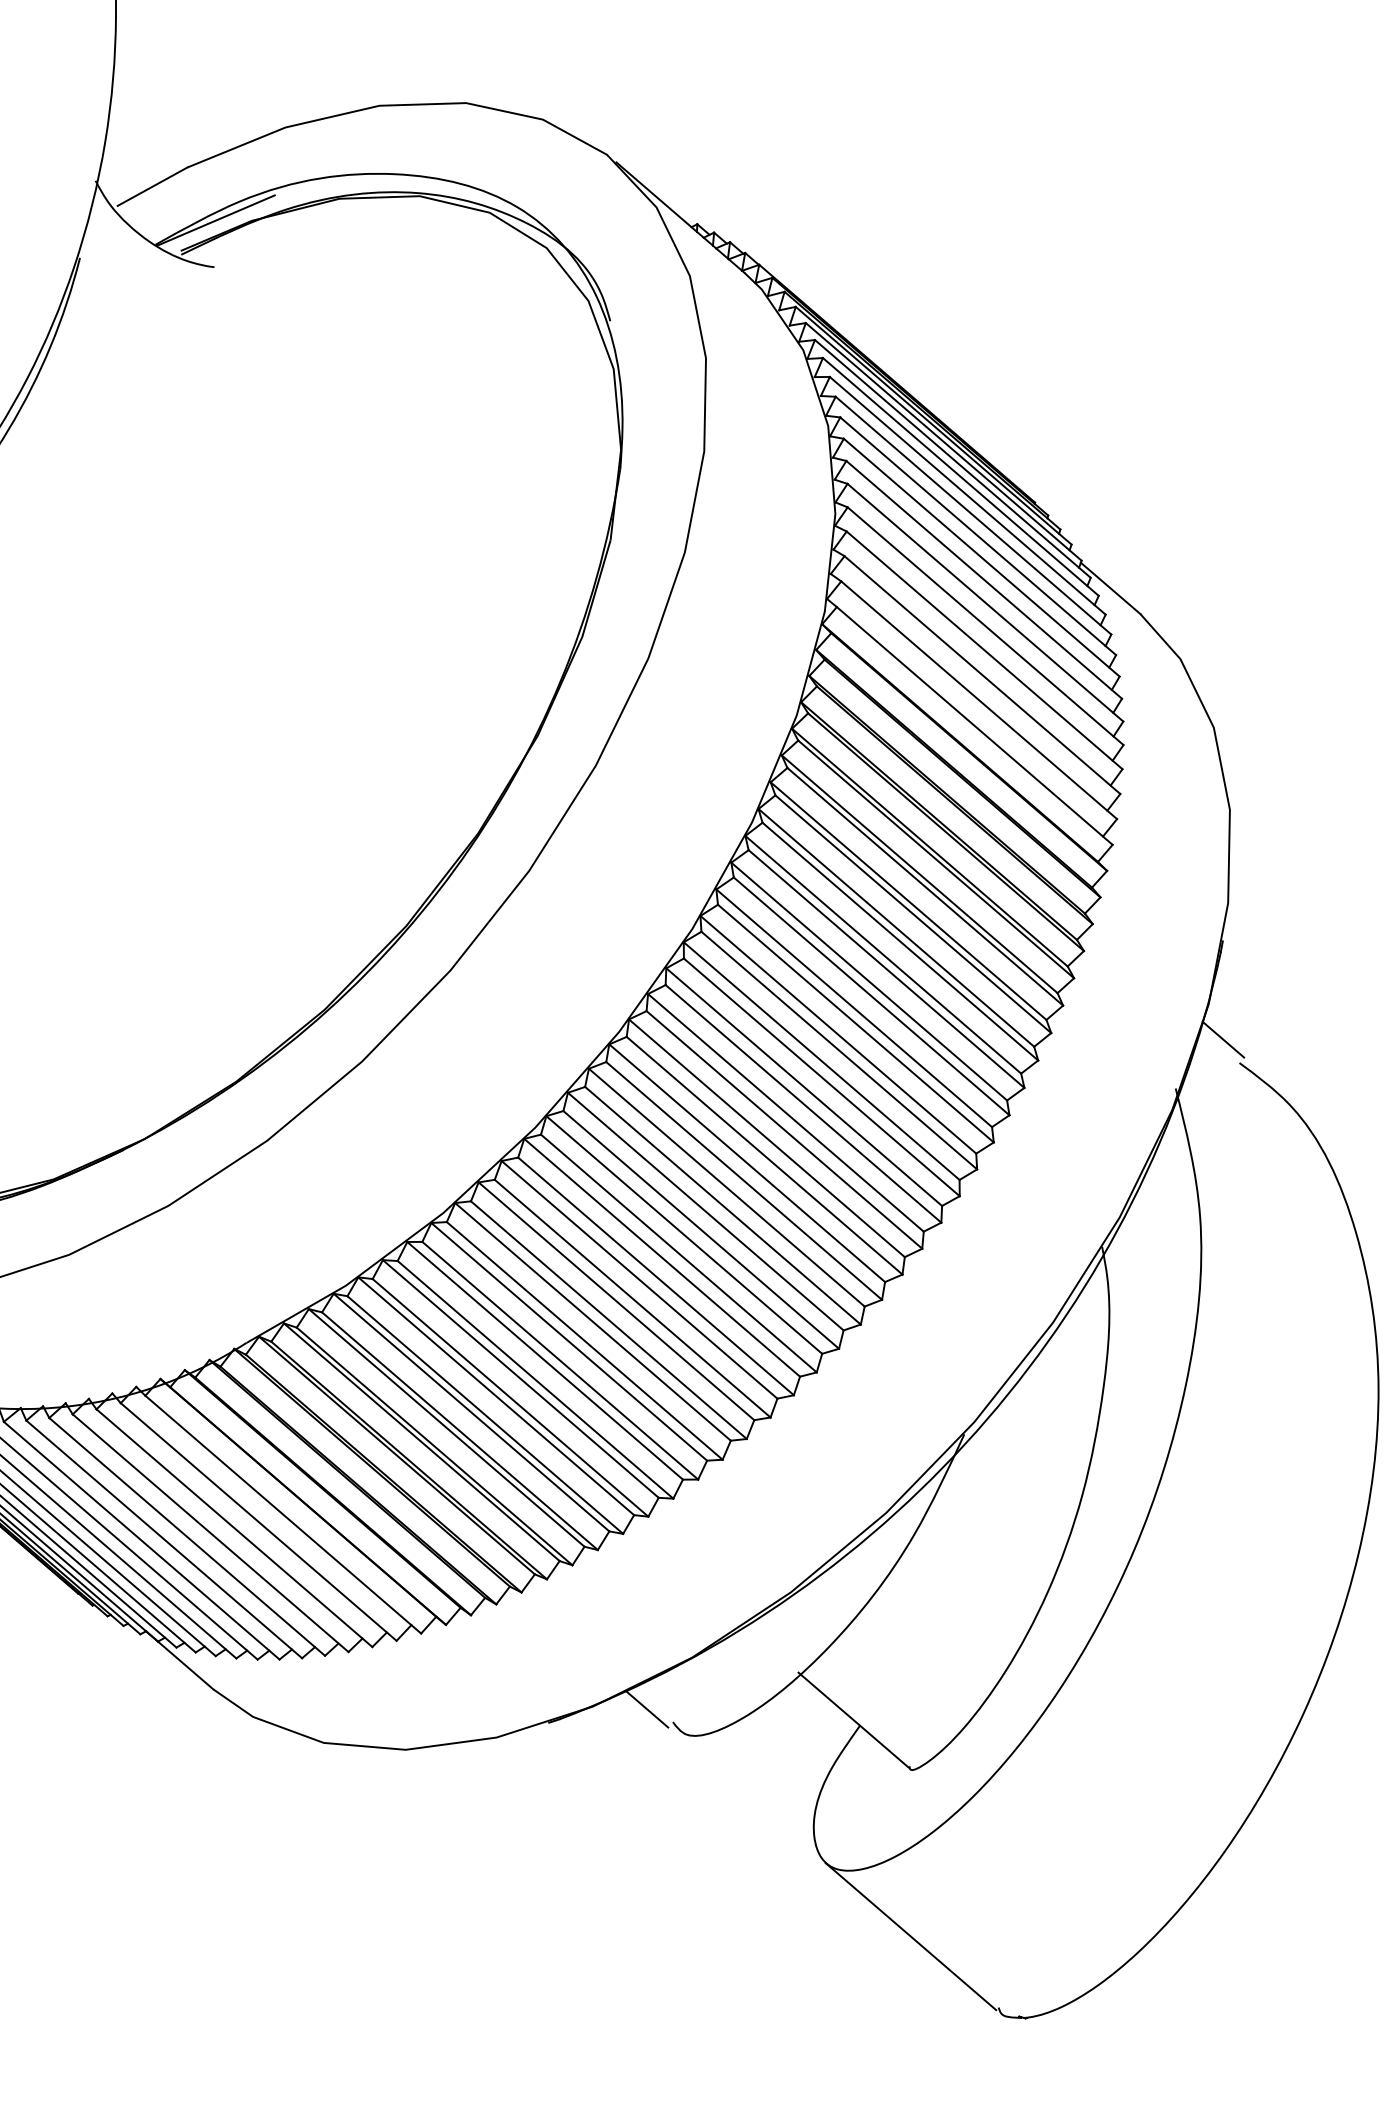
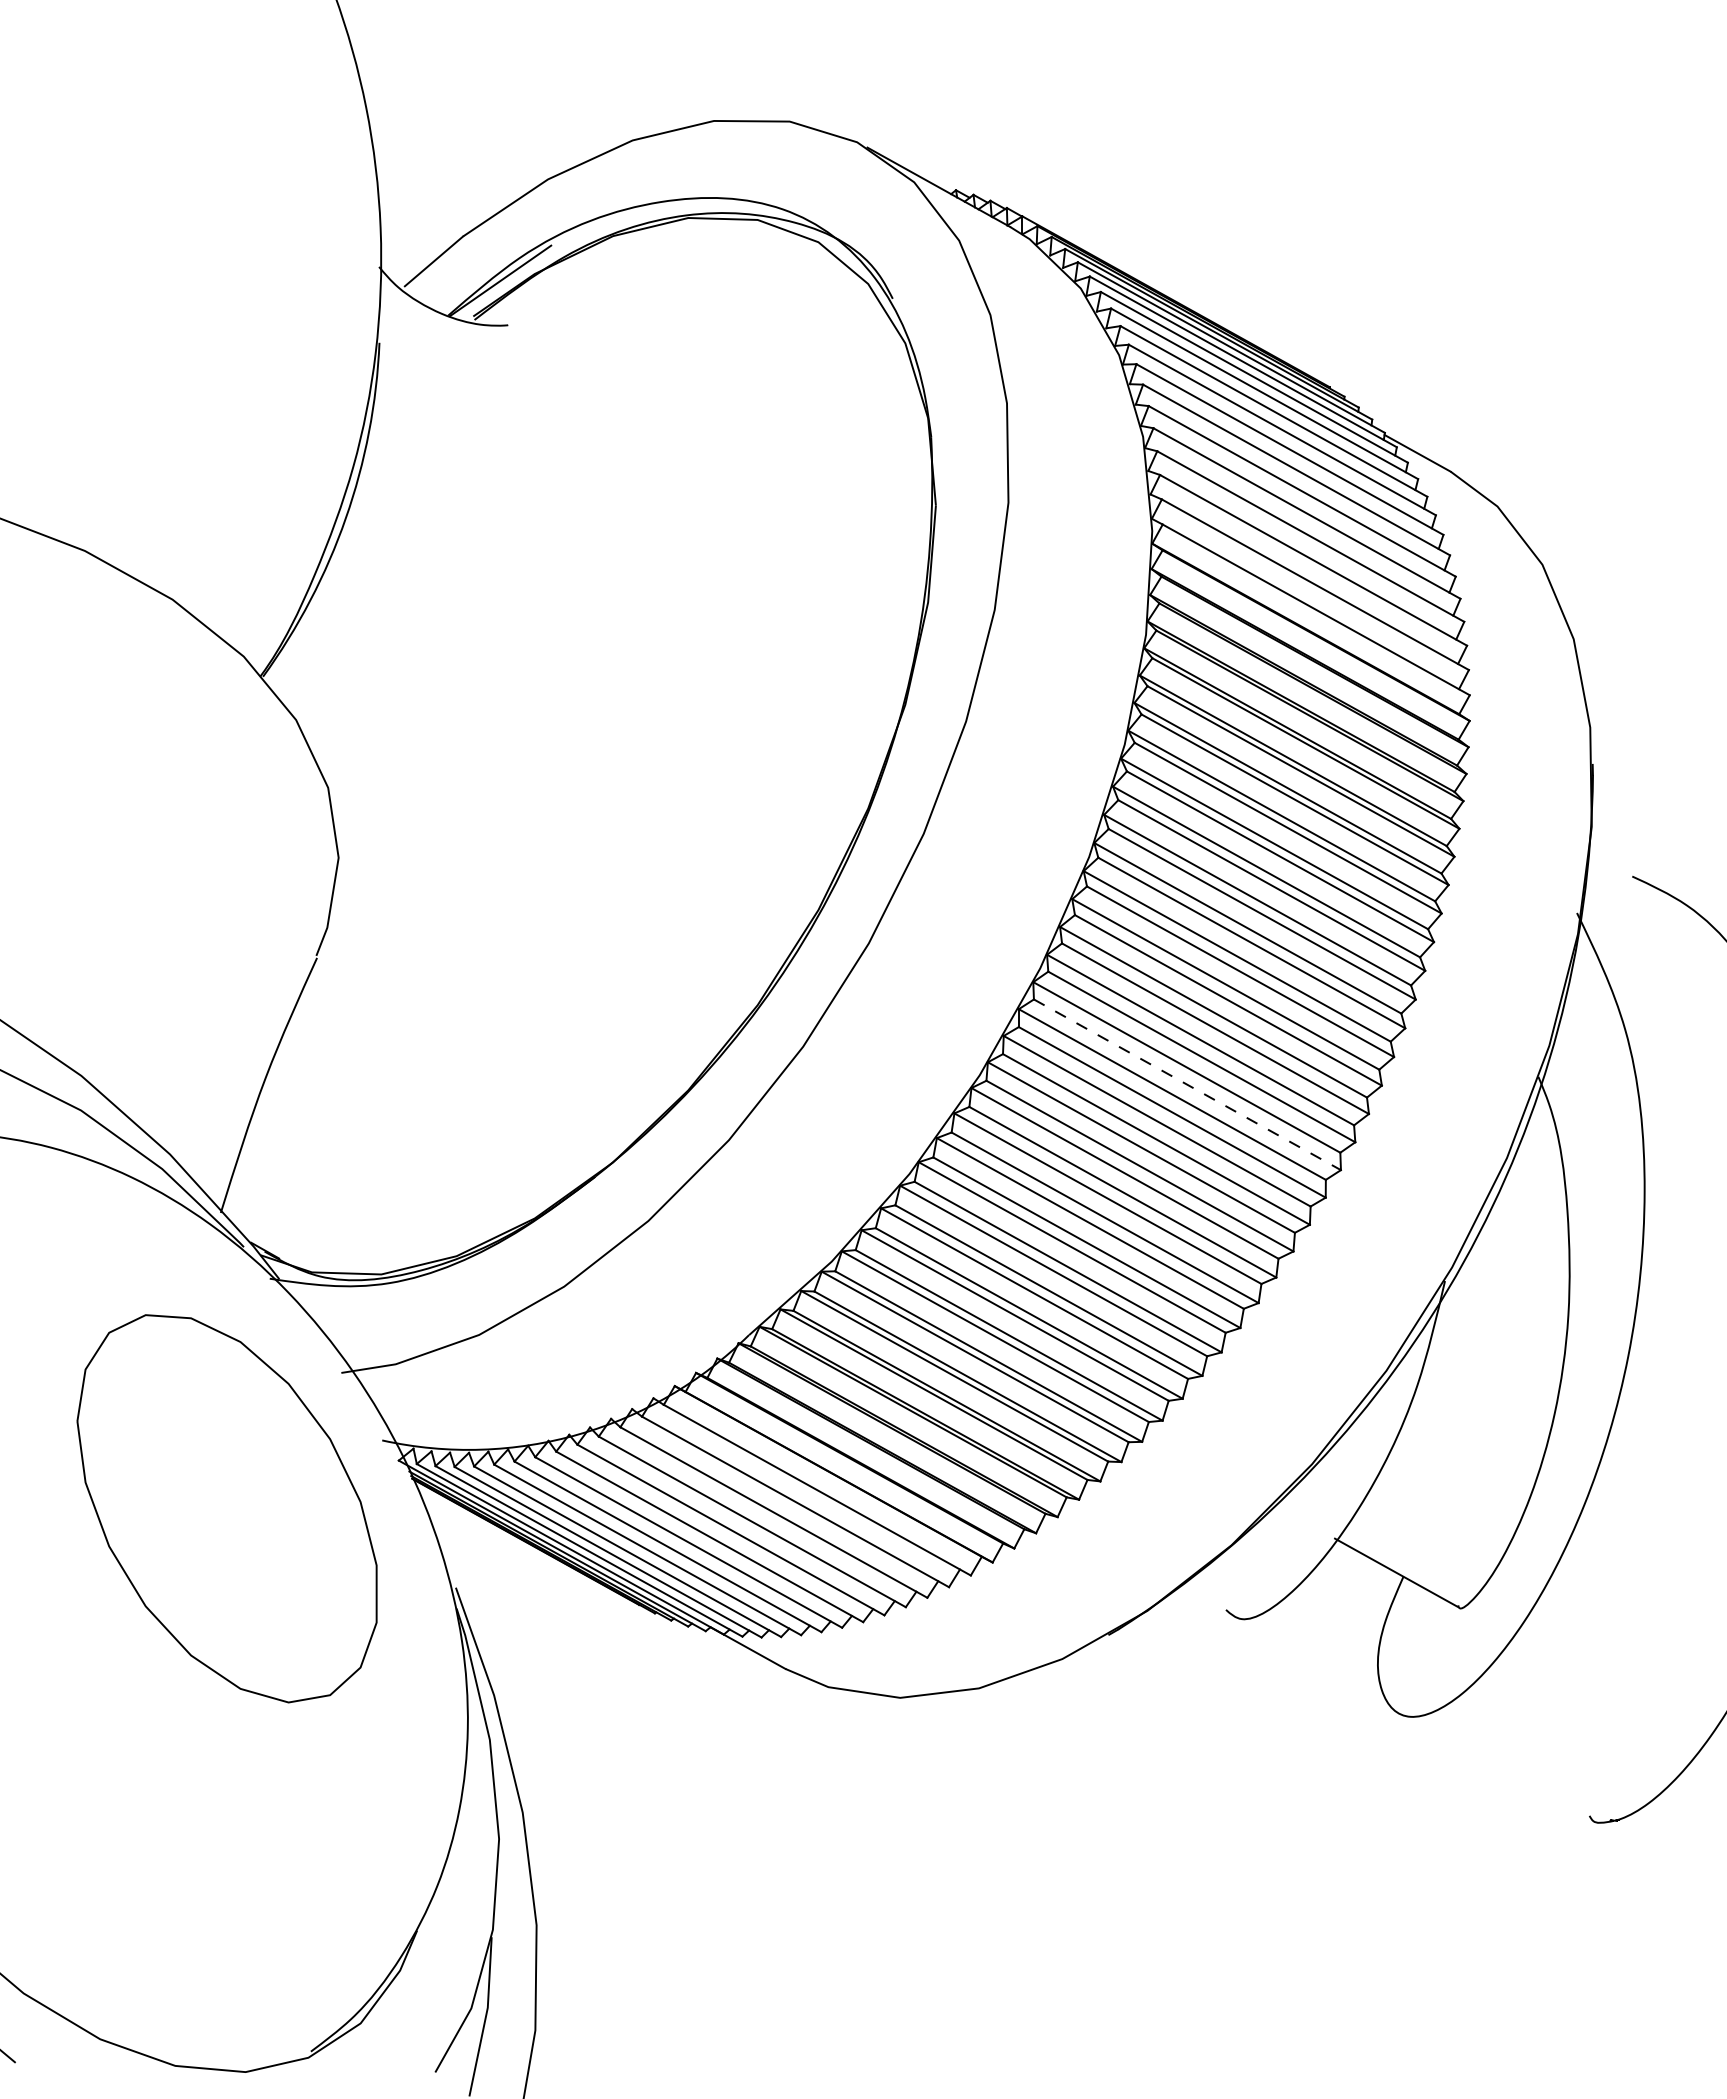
line: (1223, 1039) -> (1612, 857), removed
line: (744, 1180) -> (1187, 1084), solid -> dashed
line: (647, 1708) -> (1199, 1602), removed
line: (910, 1936) -> (1492, 1765), removed

